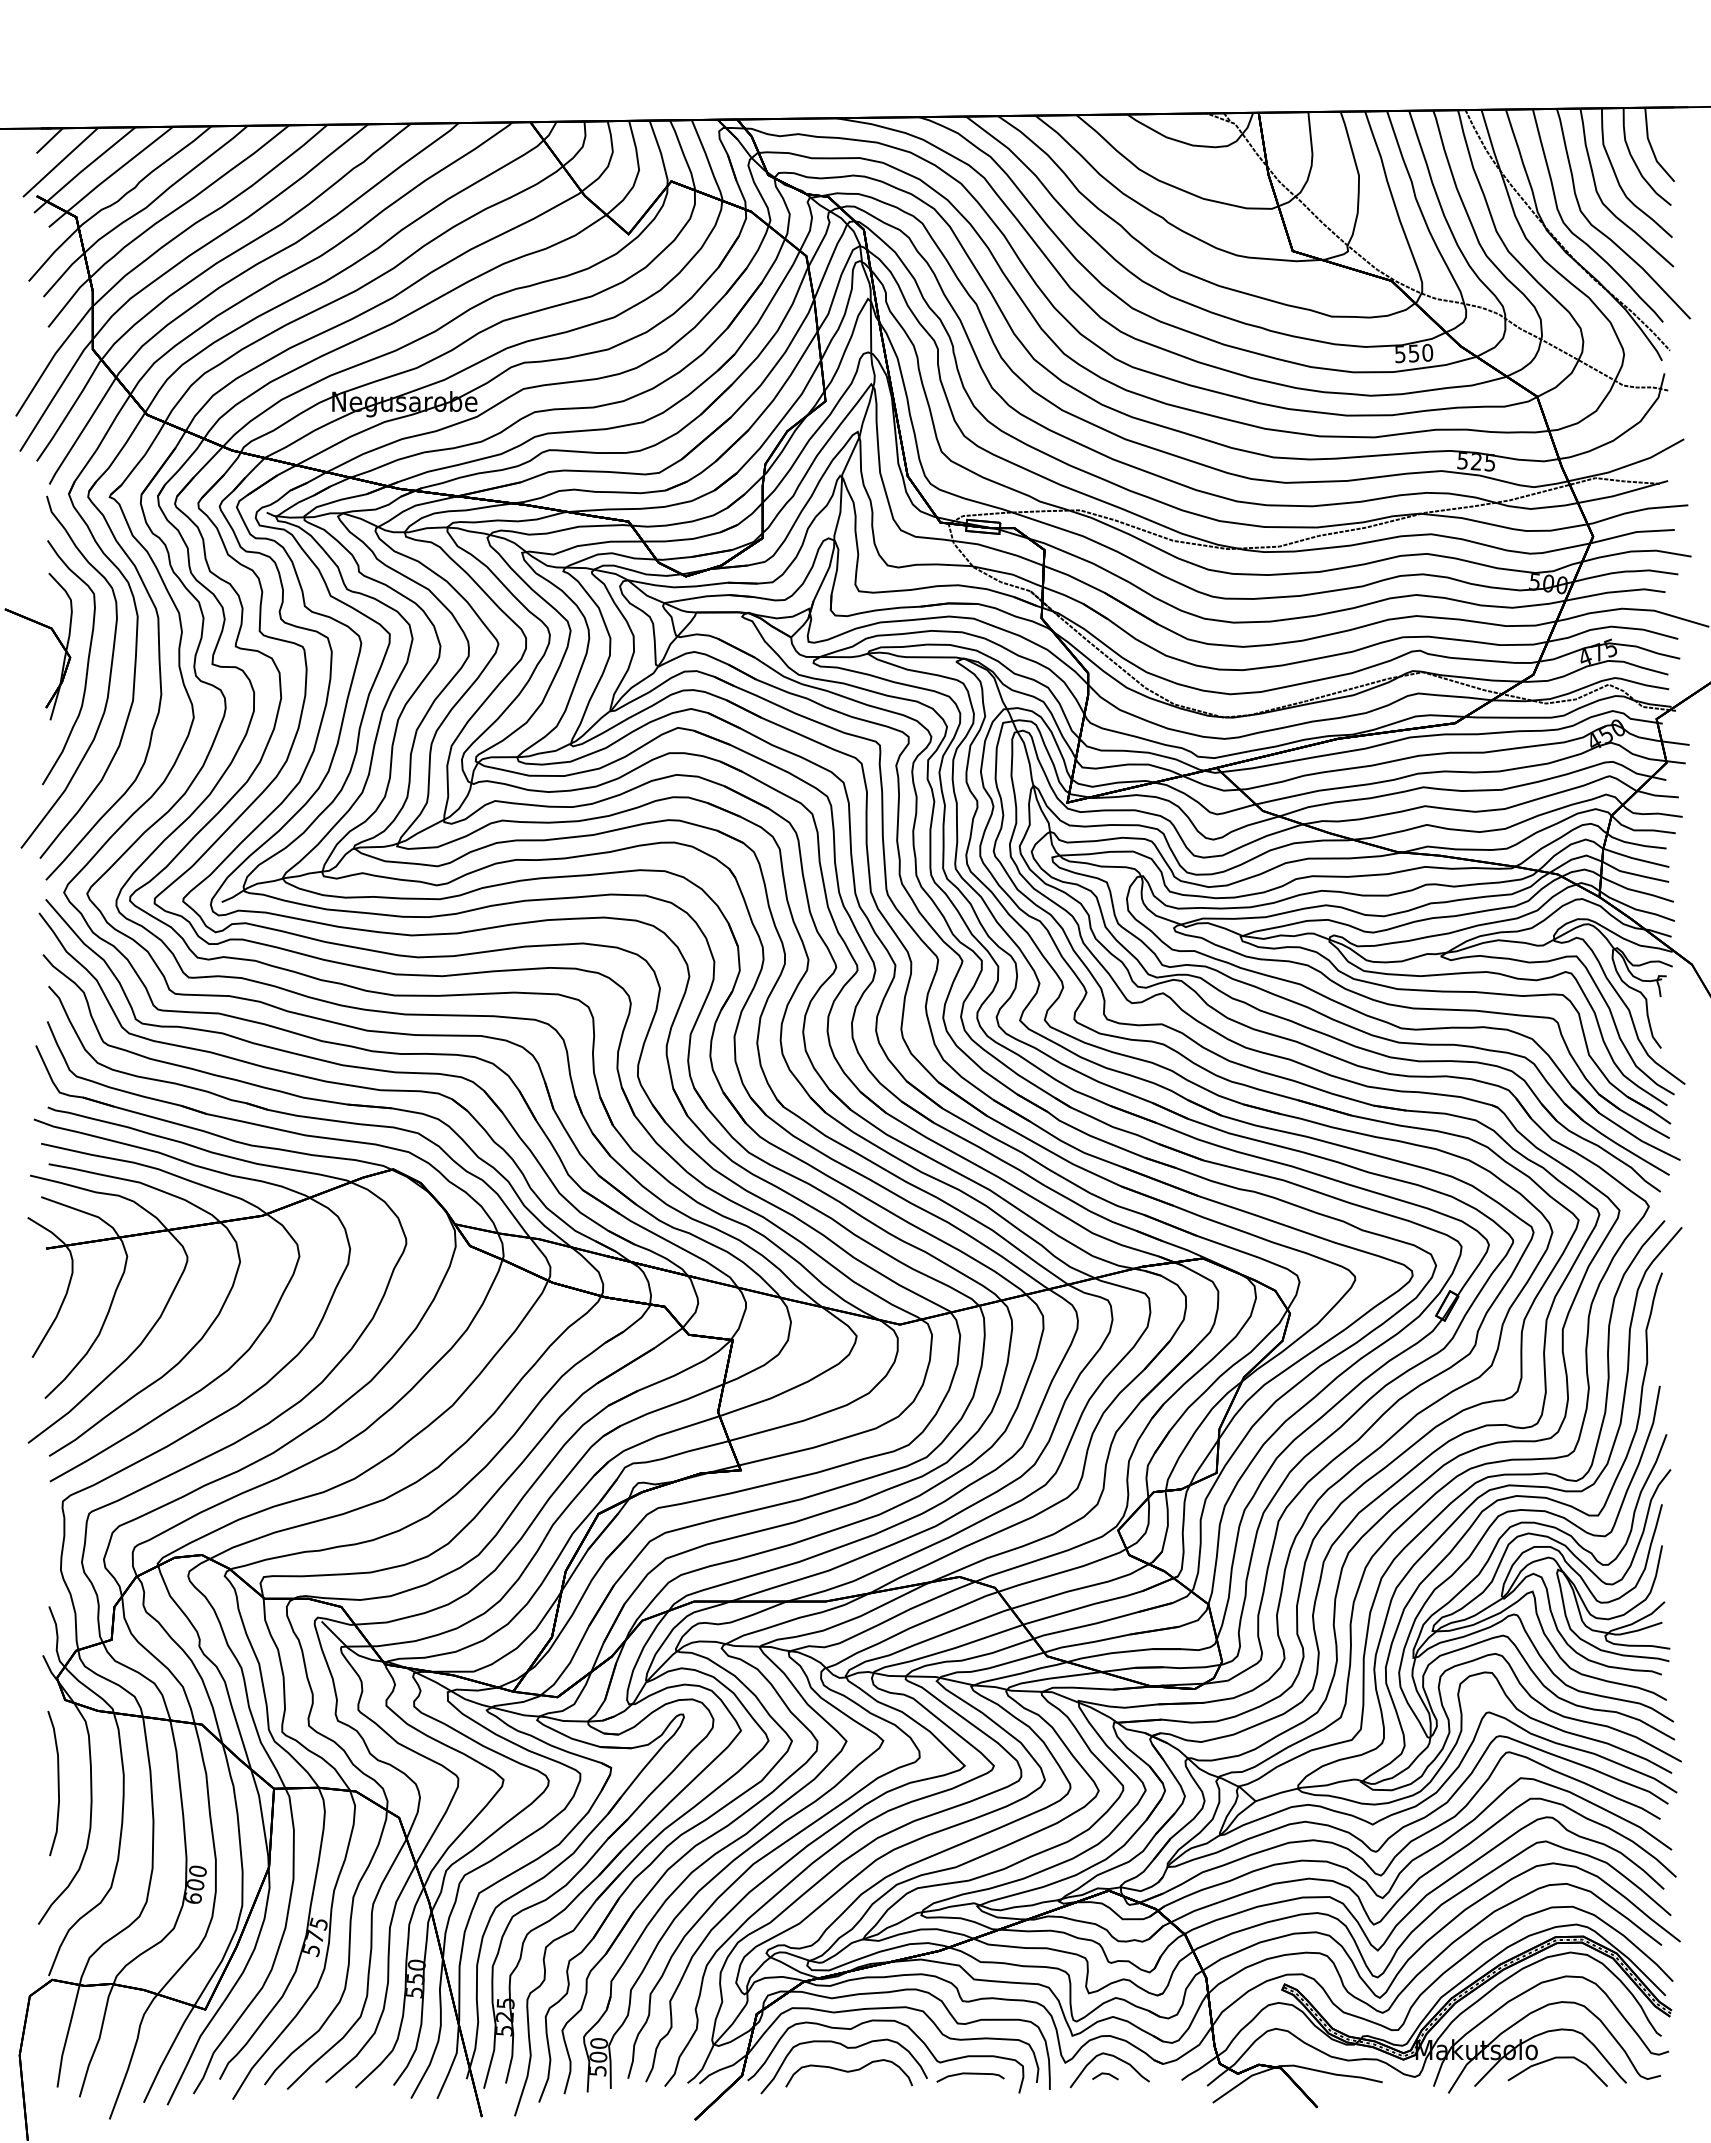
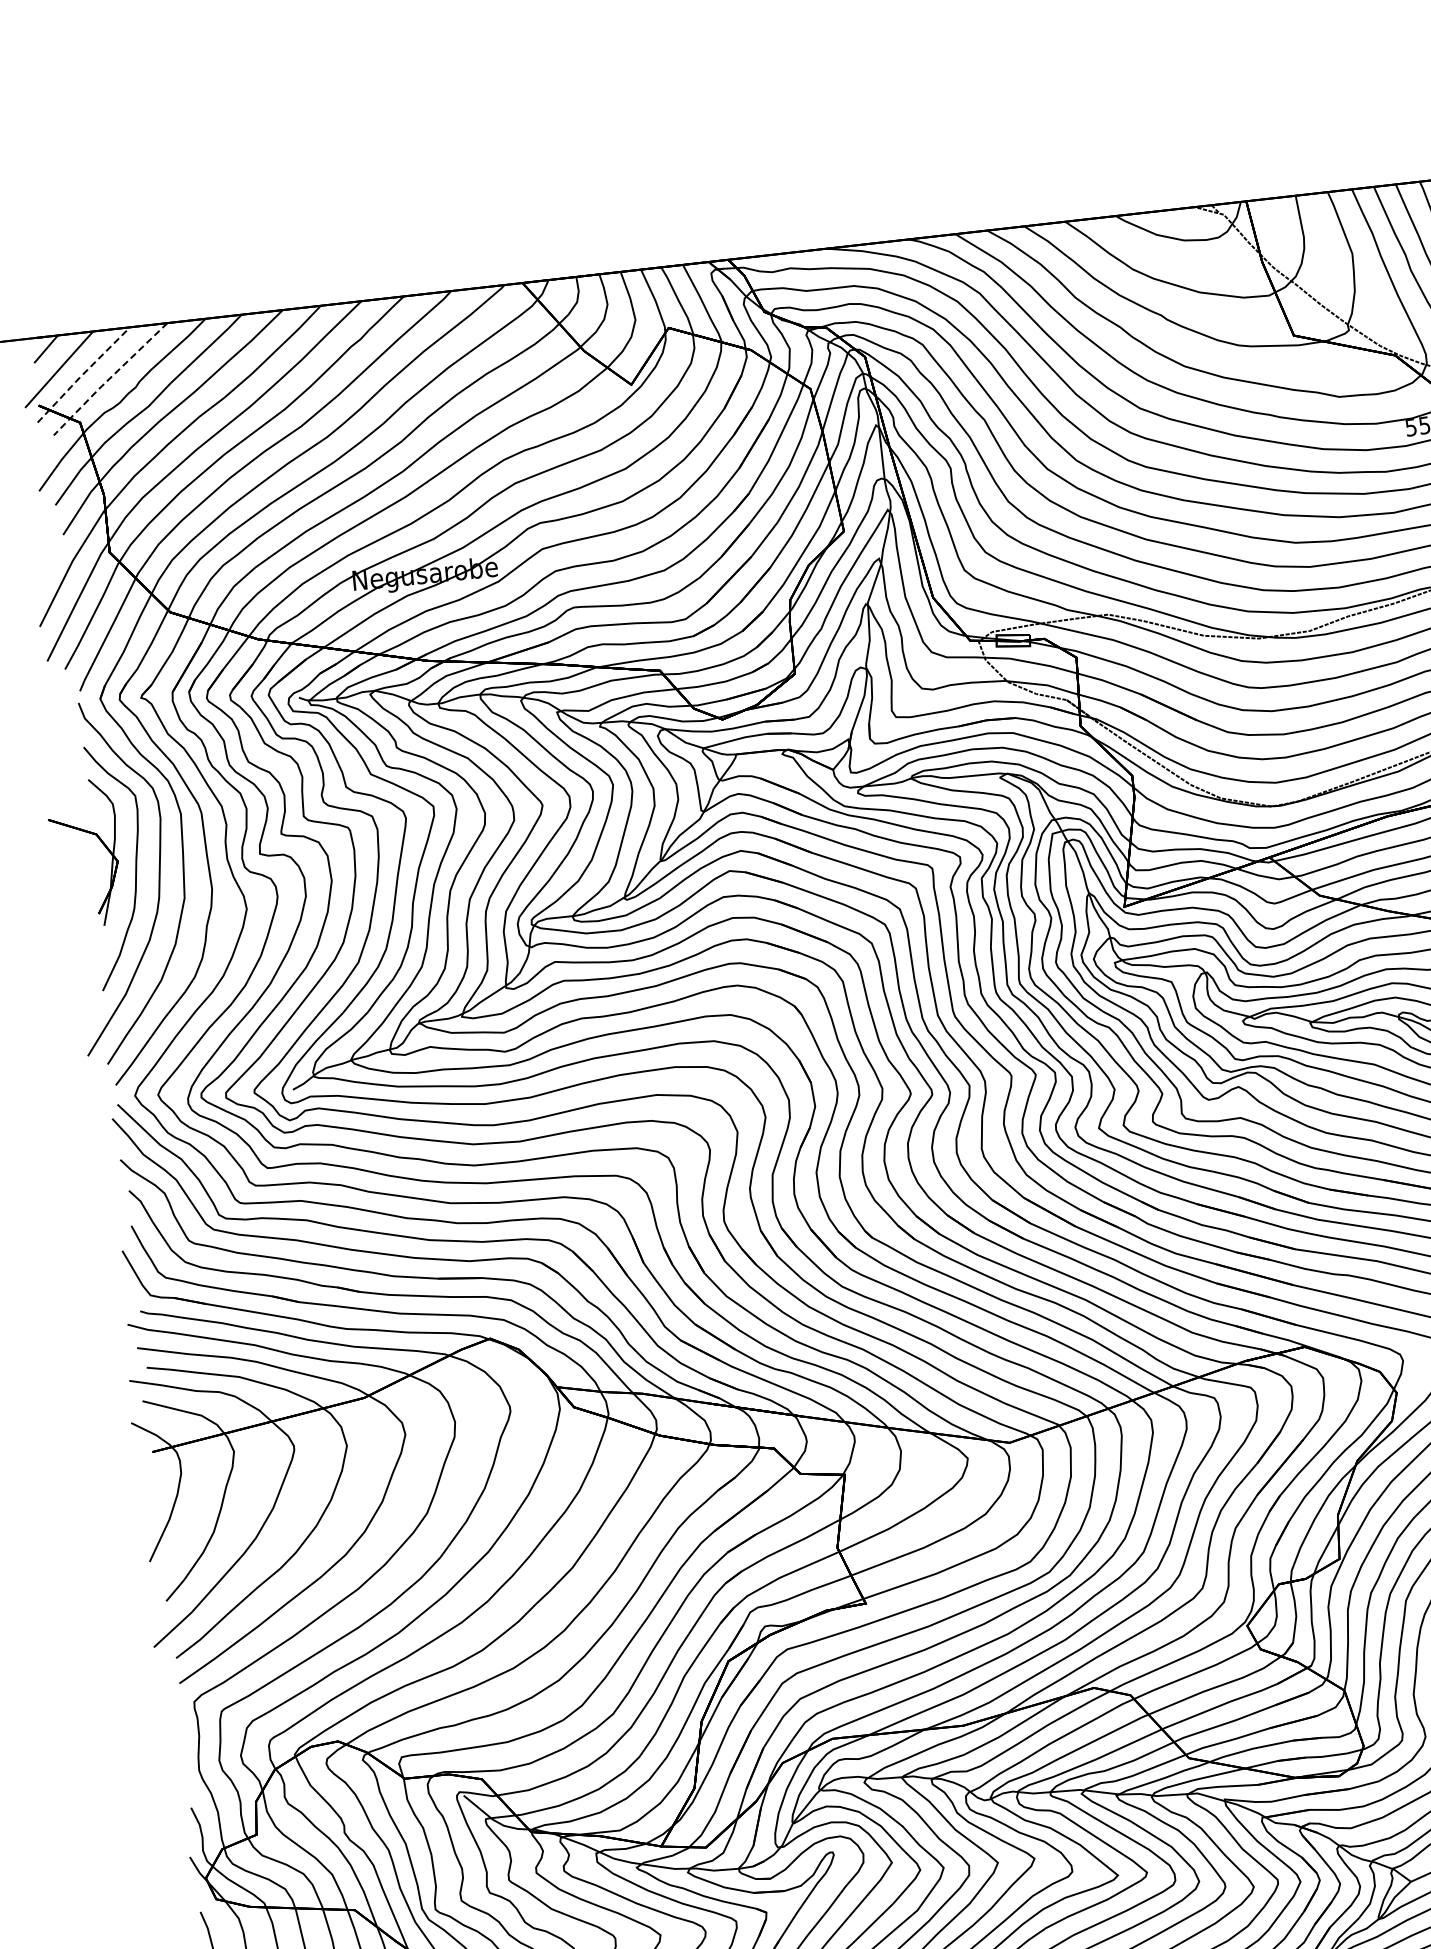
line: (84, 169) -> (83, 374), solid -> dashed
line: (109, 176) -> (109, 378), solid -> dashed

